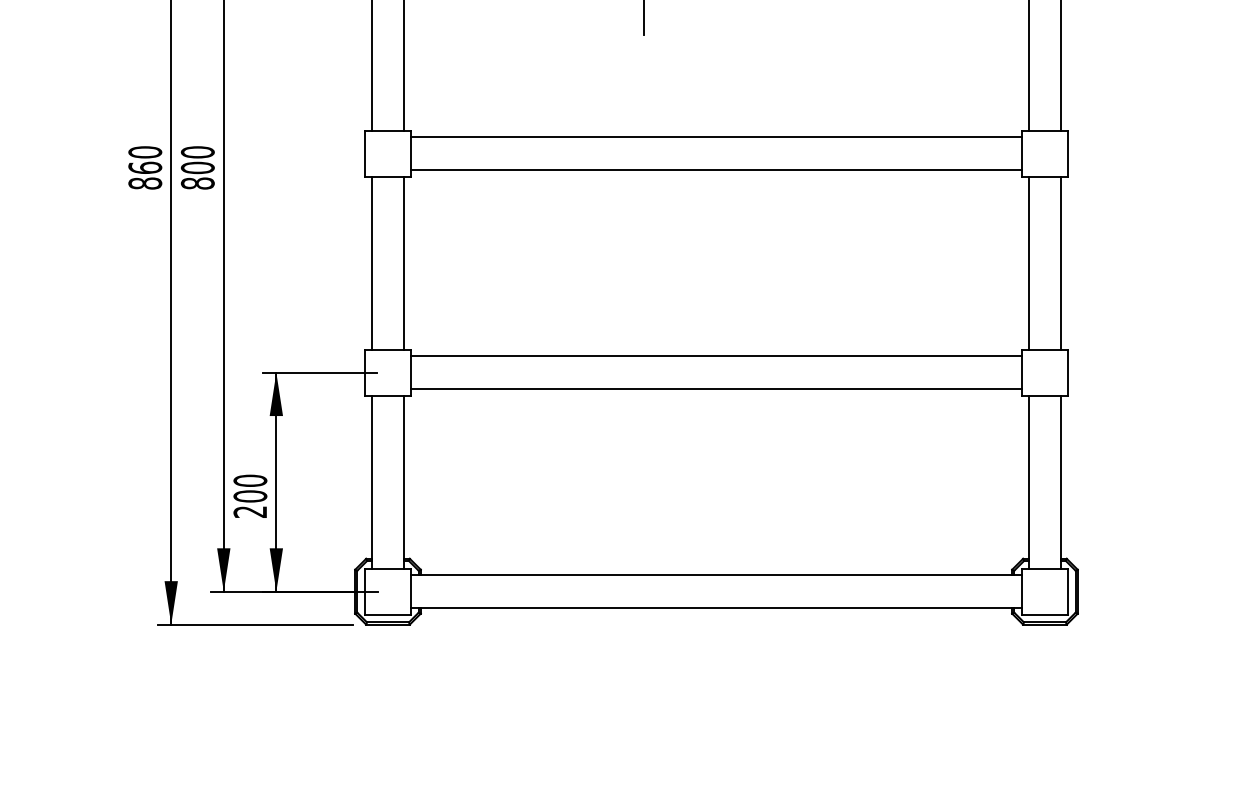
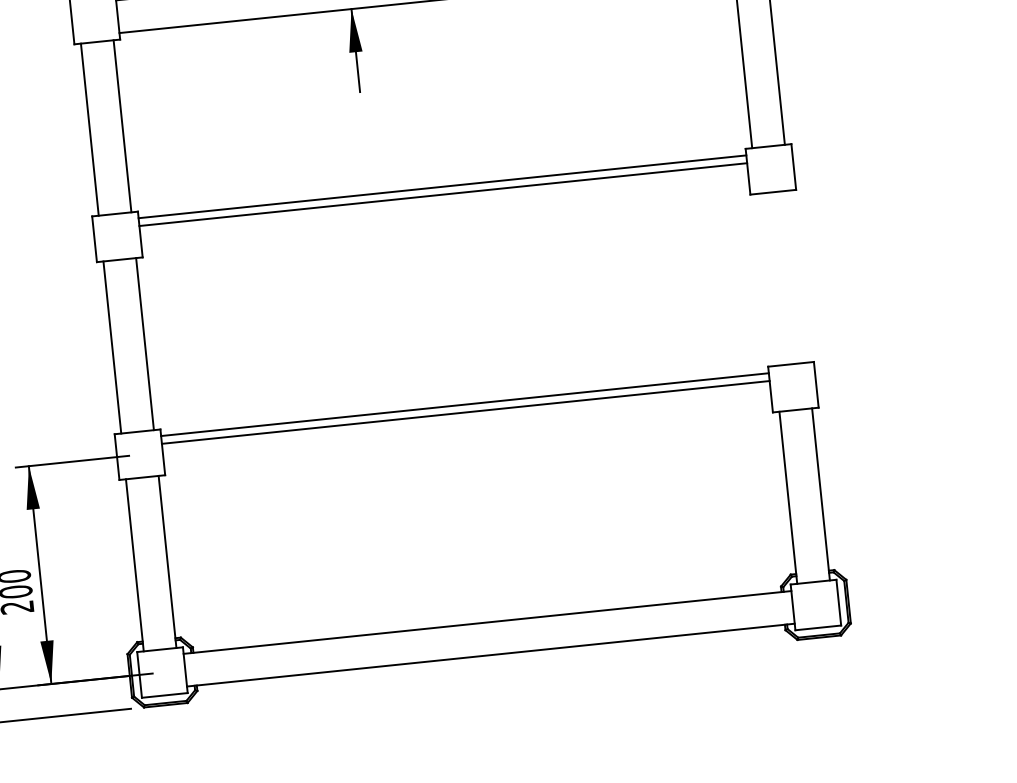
line: (716, 170) -> (443, 194), moved
line: (1028, 262) -> (765, 279), removed
line: (1061, 262) -> (798, 275), removed
line: (716, 389) -> (465, 412), moved

